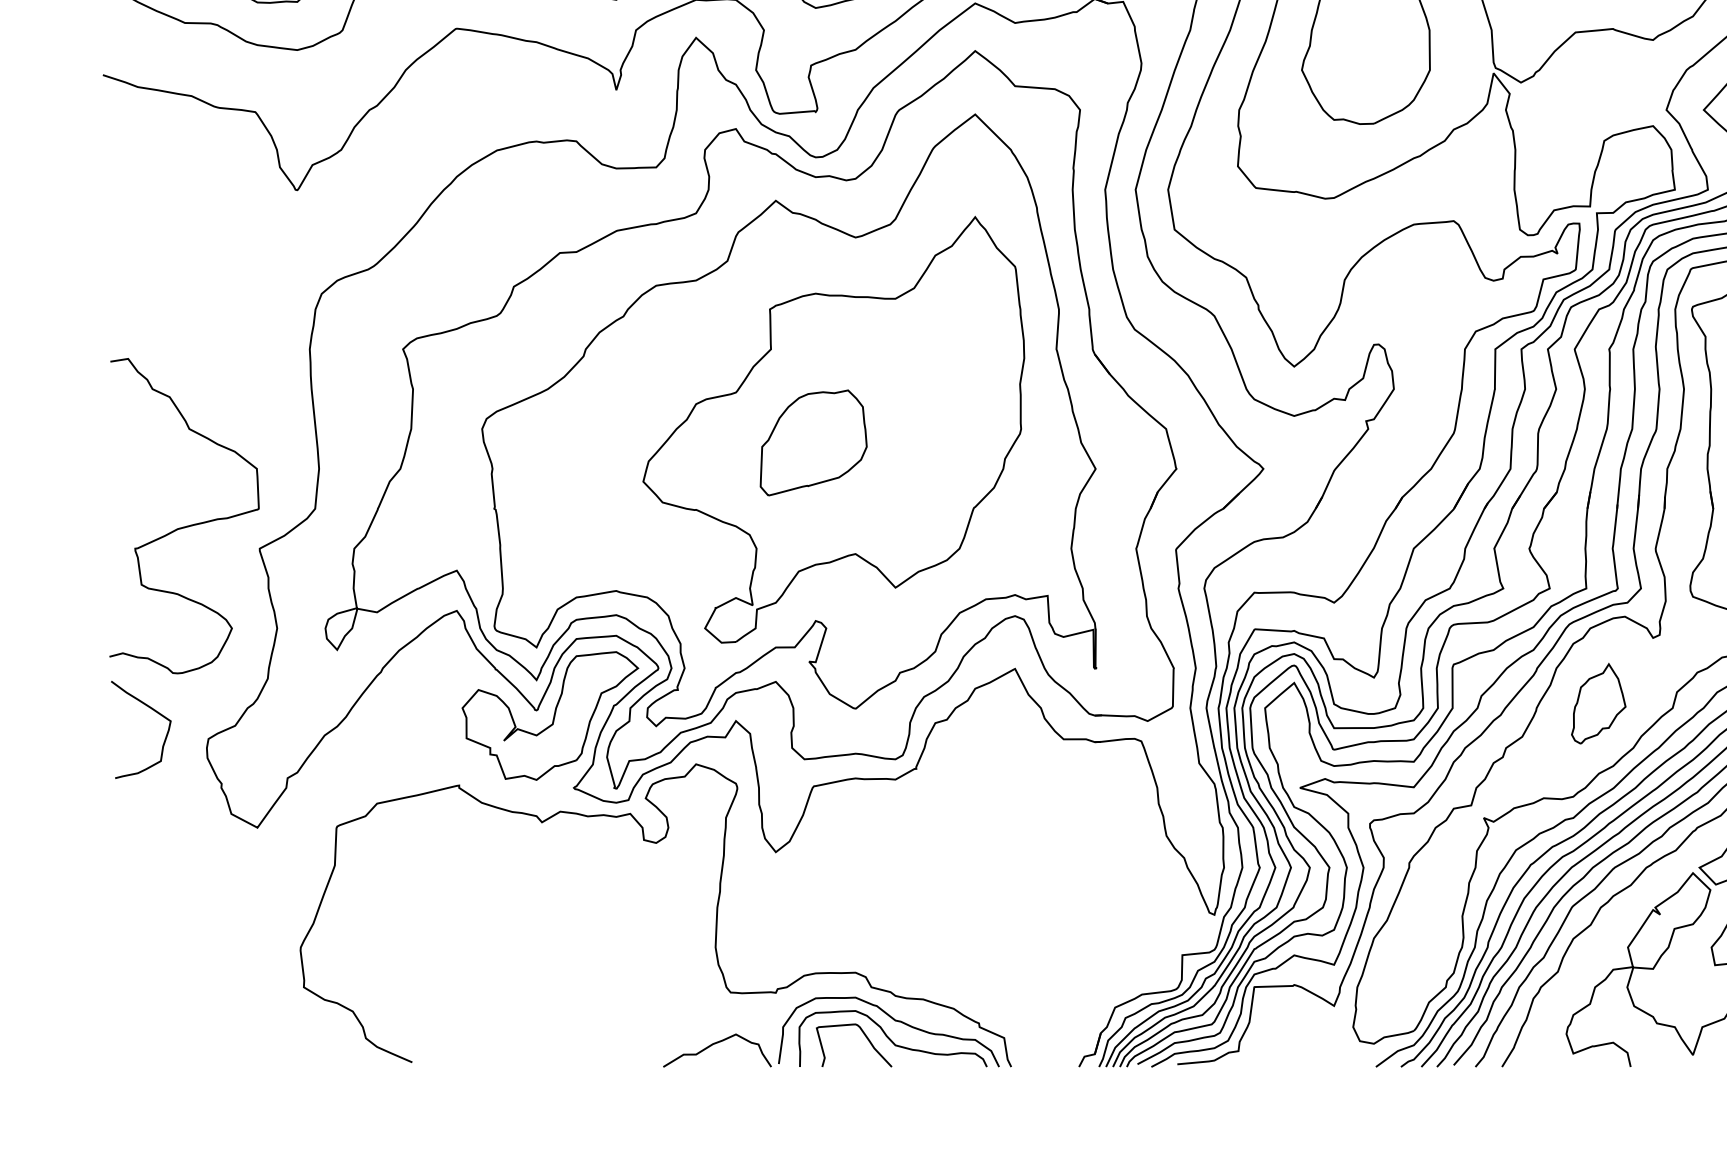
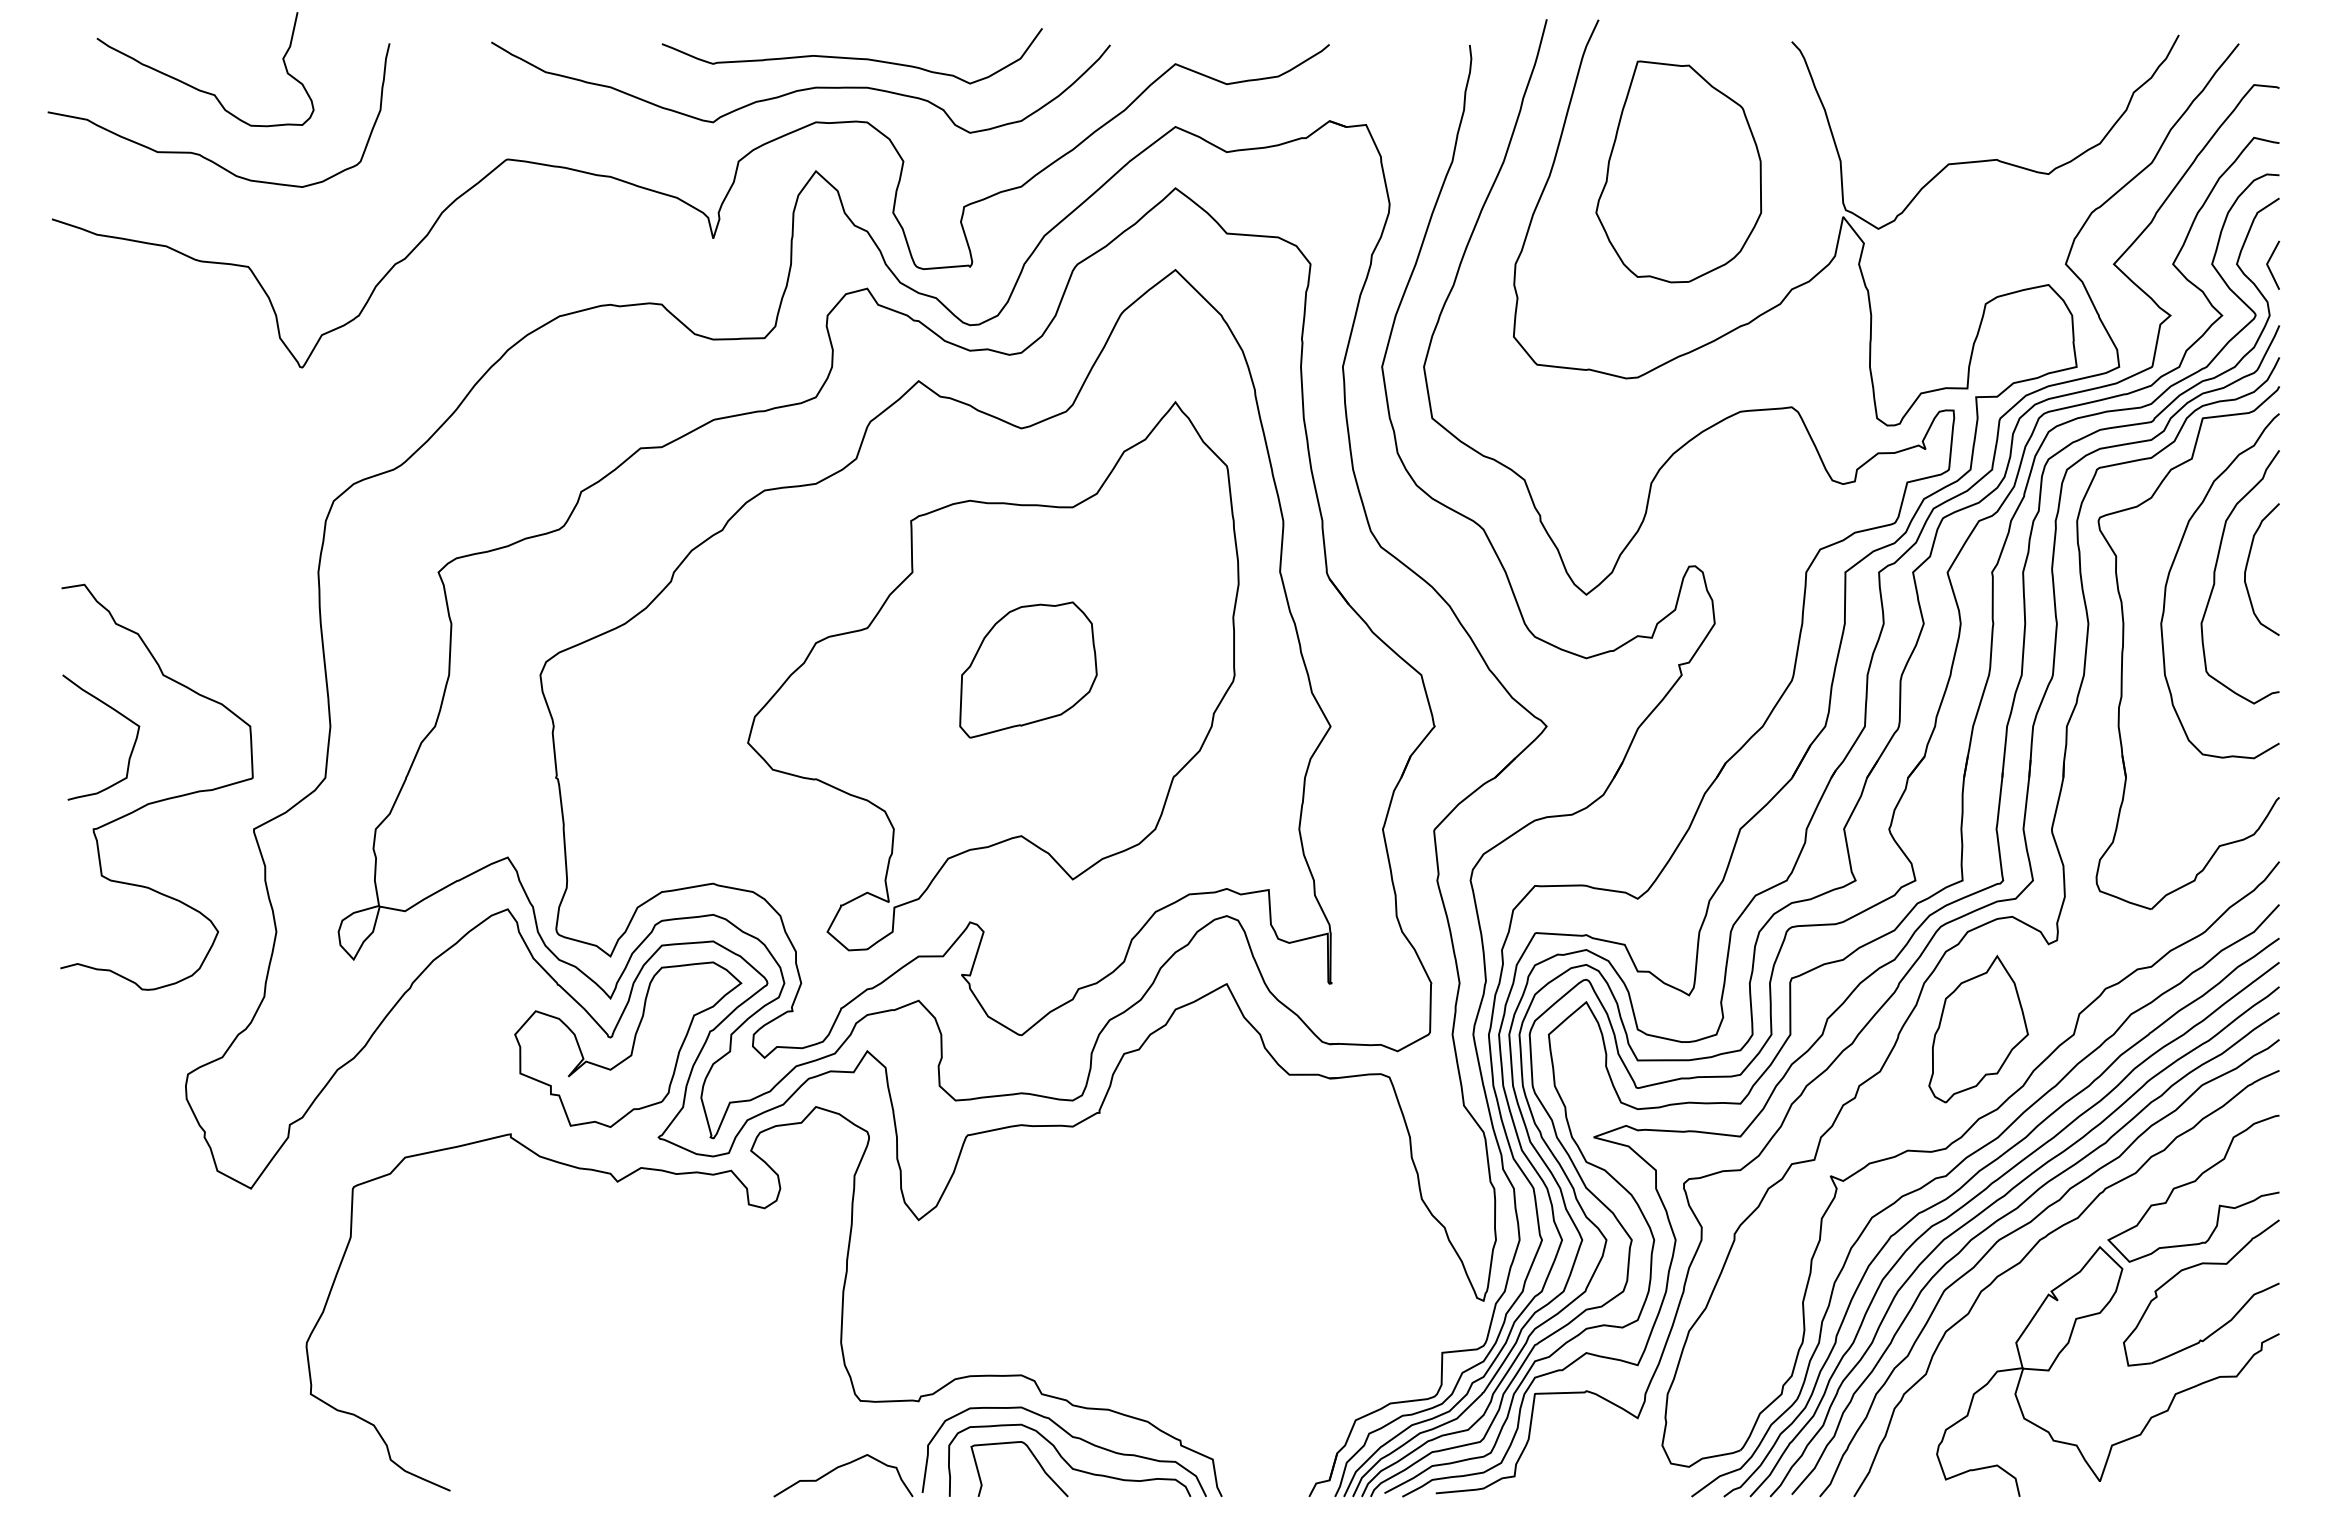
part: (813, 442) -> (1028, 669), moved
part: (1598, 703) -> (1978, 1028), size x1.43
curve: (153, 710) -> (116, 712), moved

